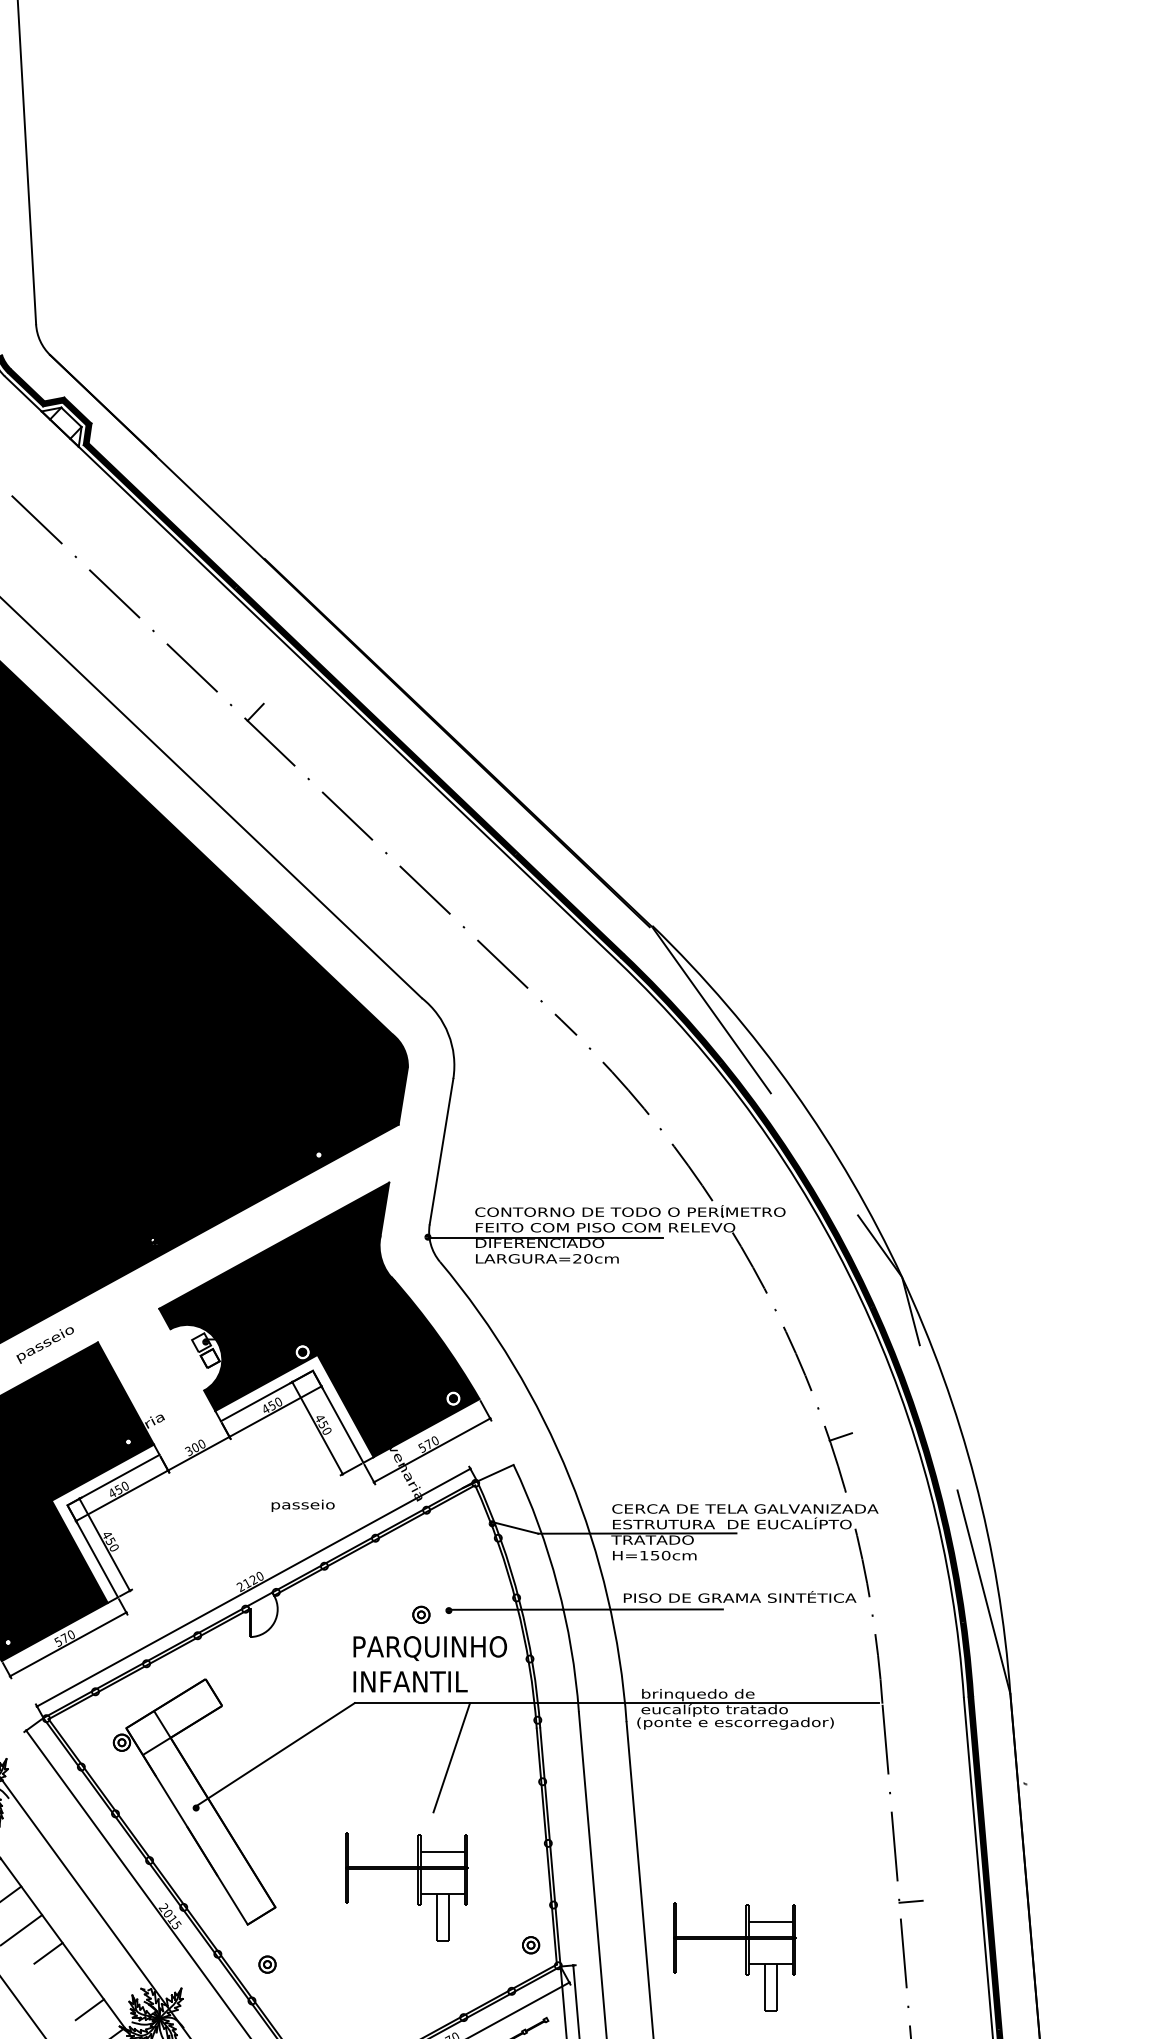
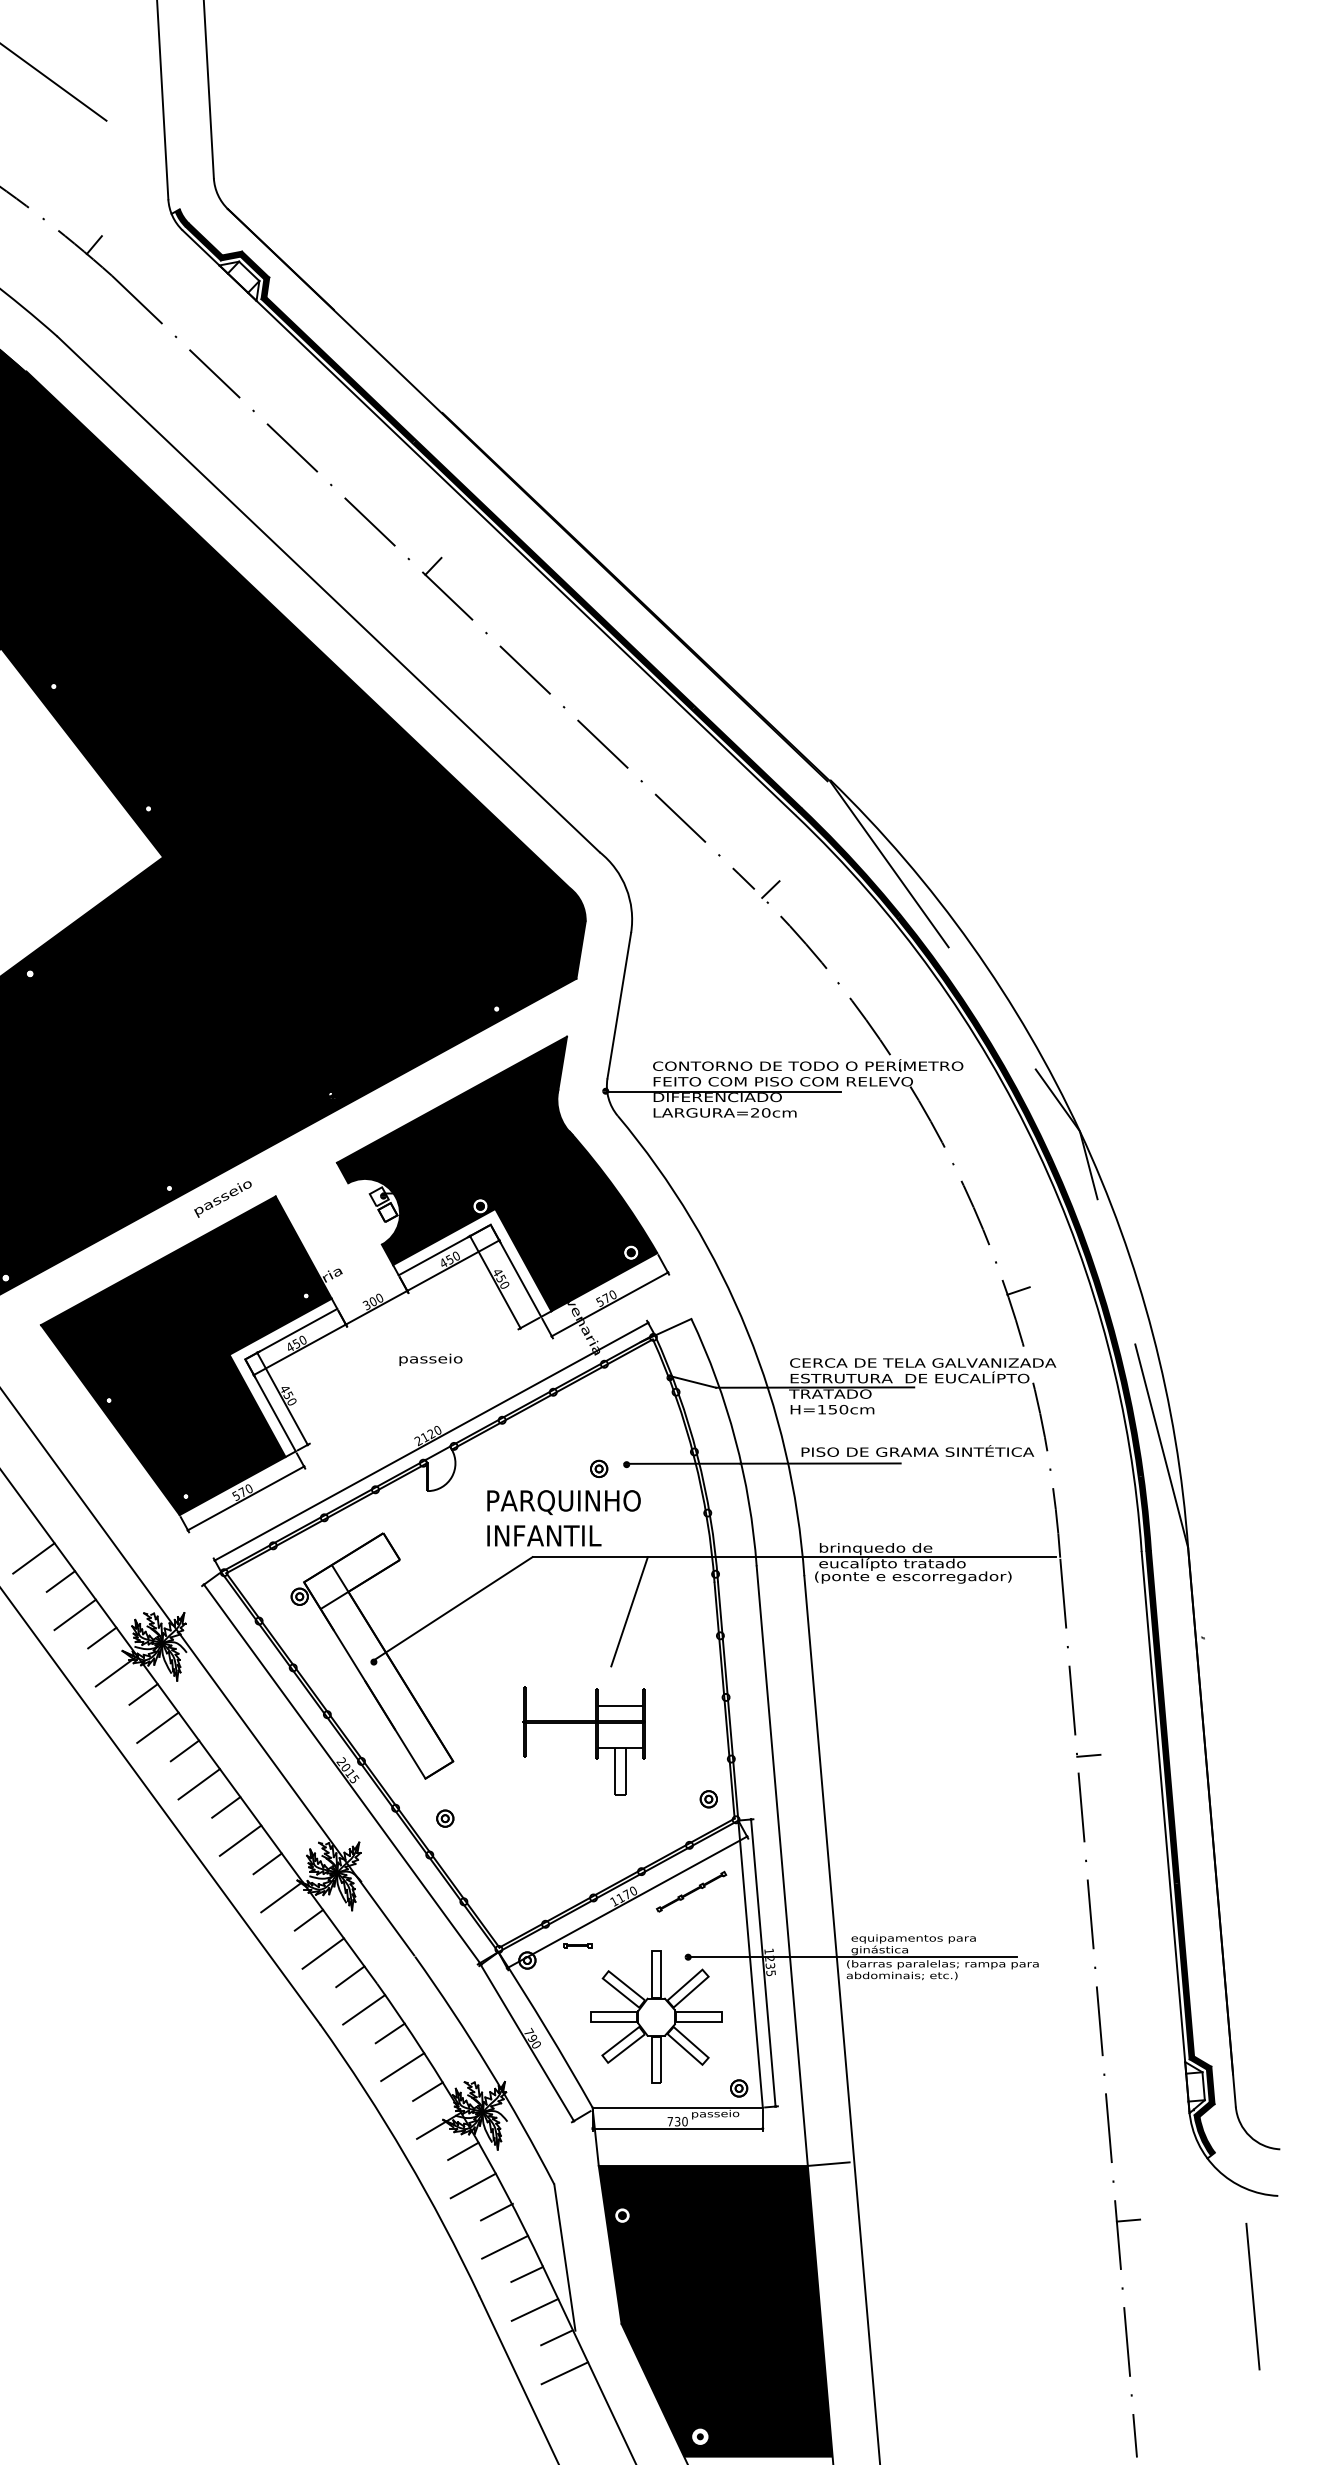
line: (592, 1035) -> (770, 889), added
text: (302, 1505) -> (430, 1359), moved
text: (429, 1664) -> (563, 1518), moved
part: (745, 1956) -> (923, 1810), removed
line: (62, 1986) -> (240, 1840), added

